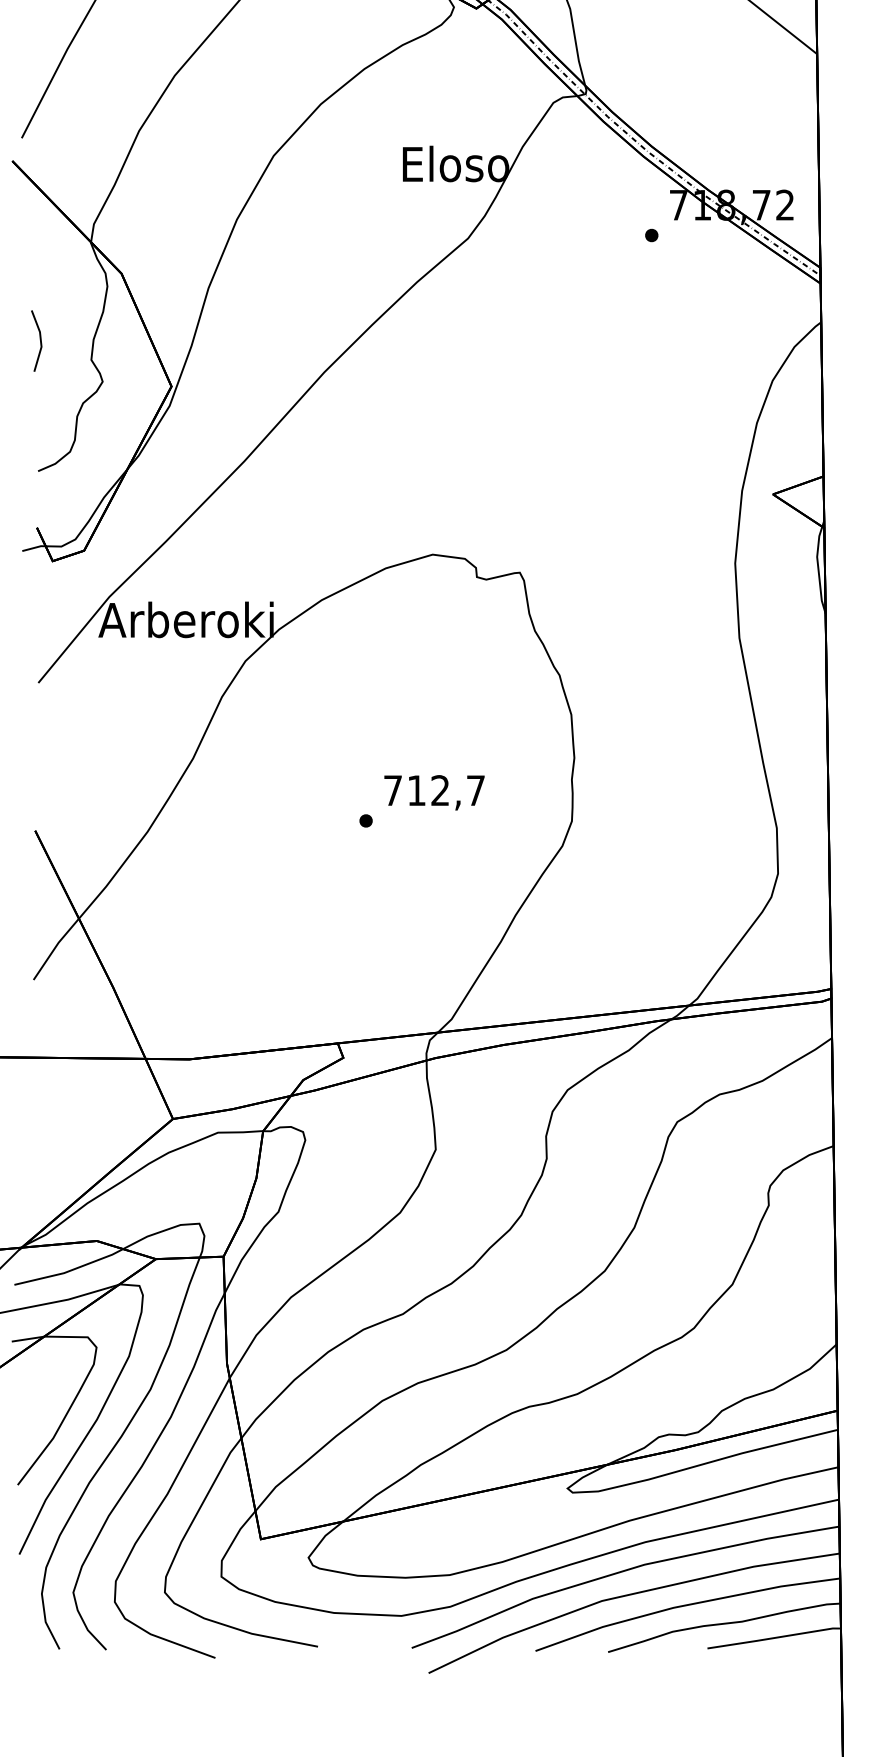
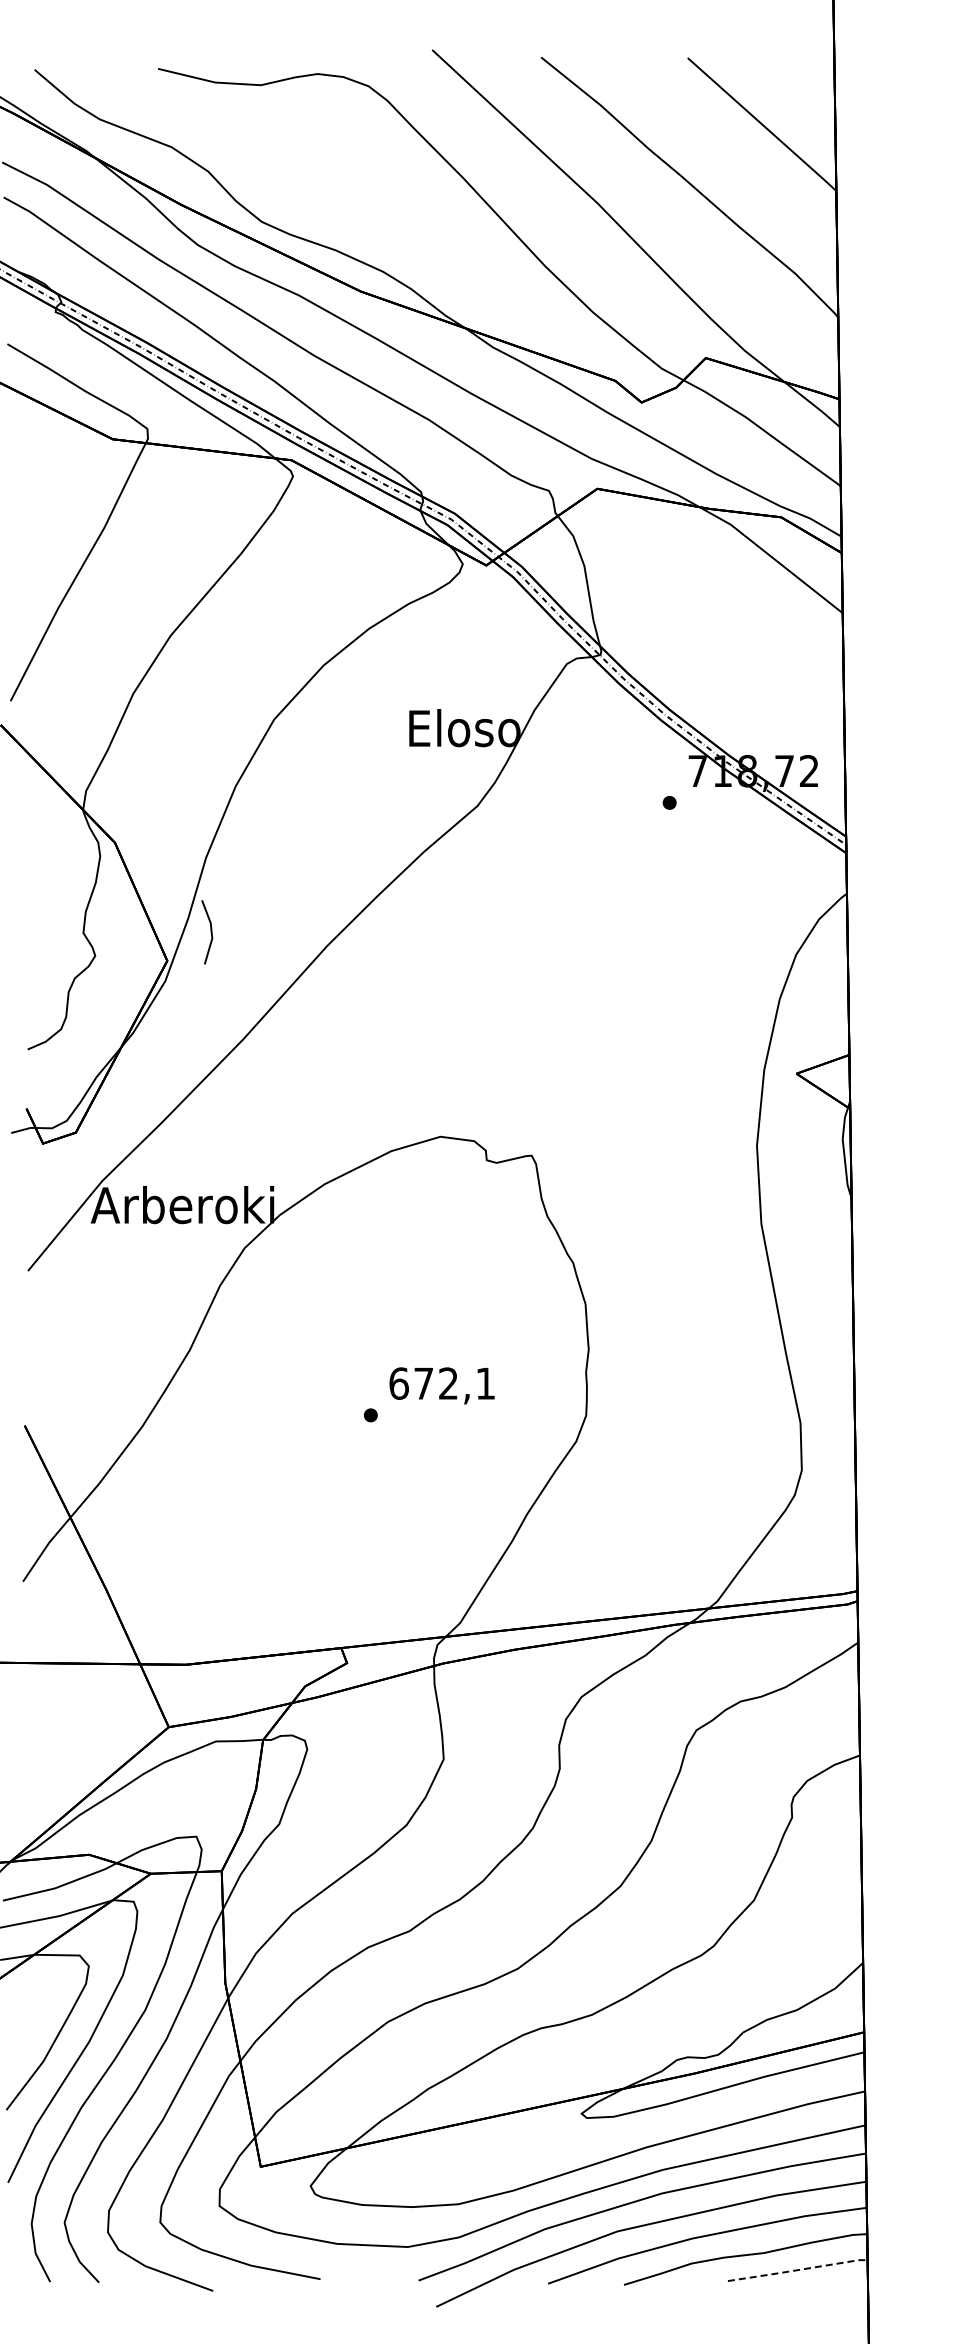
line: (39, 341) -> (210, 932), moved
text: (433, 790) -> (441, 1383), 712,7 -> 672,1
line: (773, 1638) -> (797, 2270), solid -> dashed

